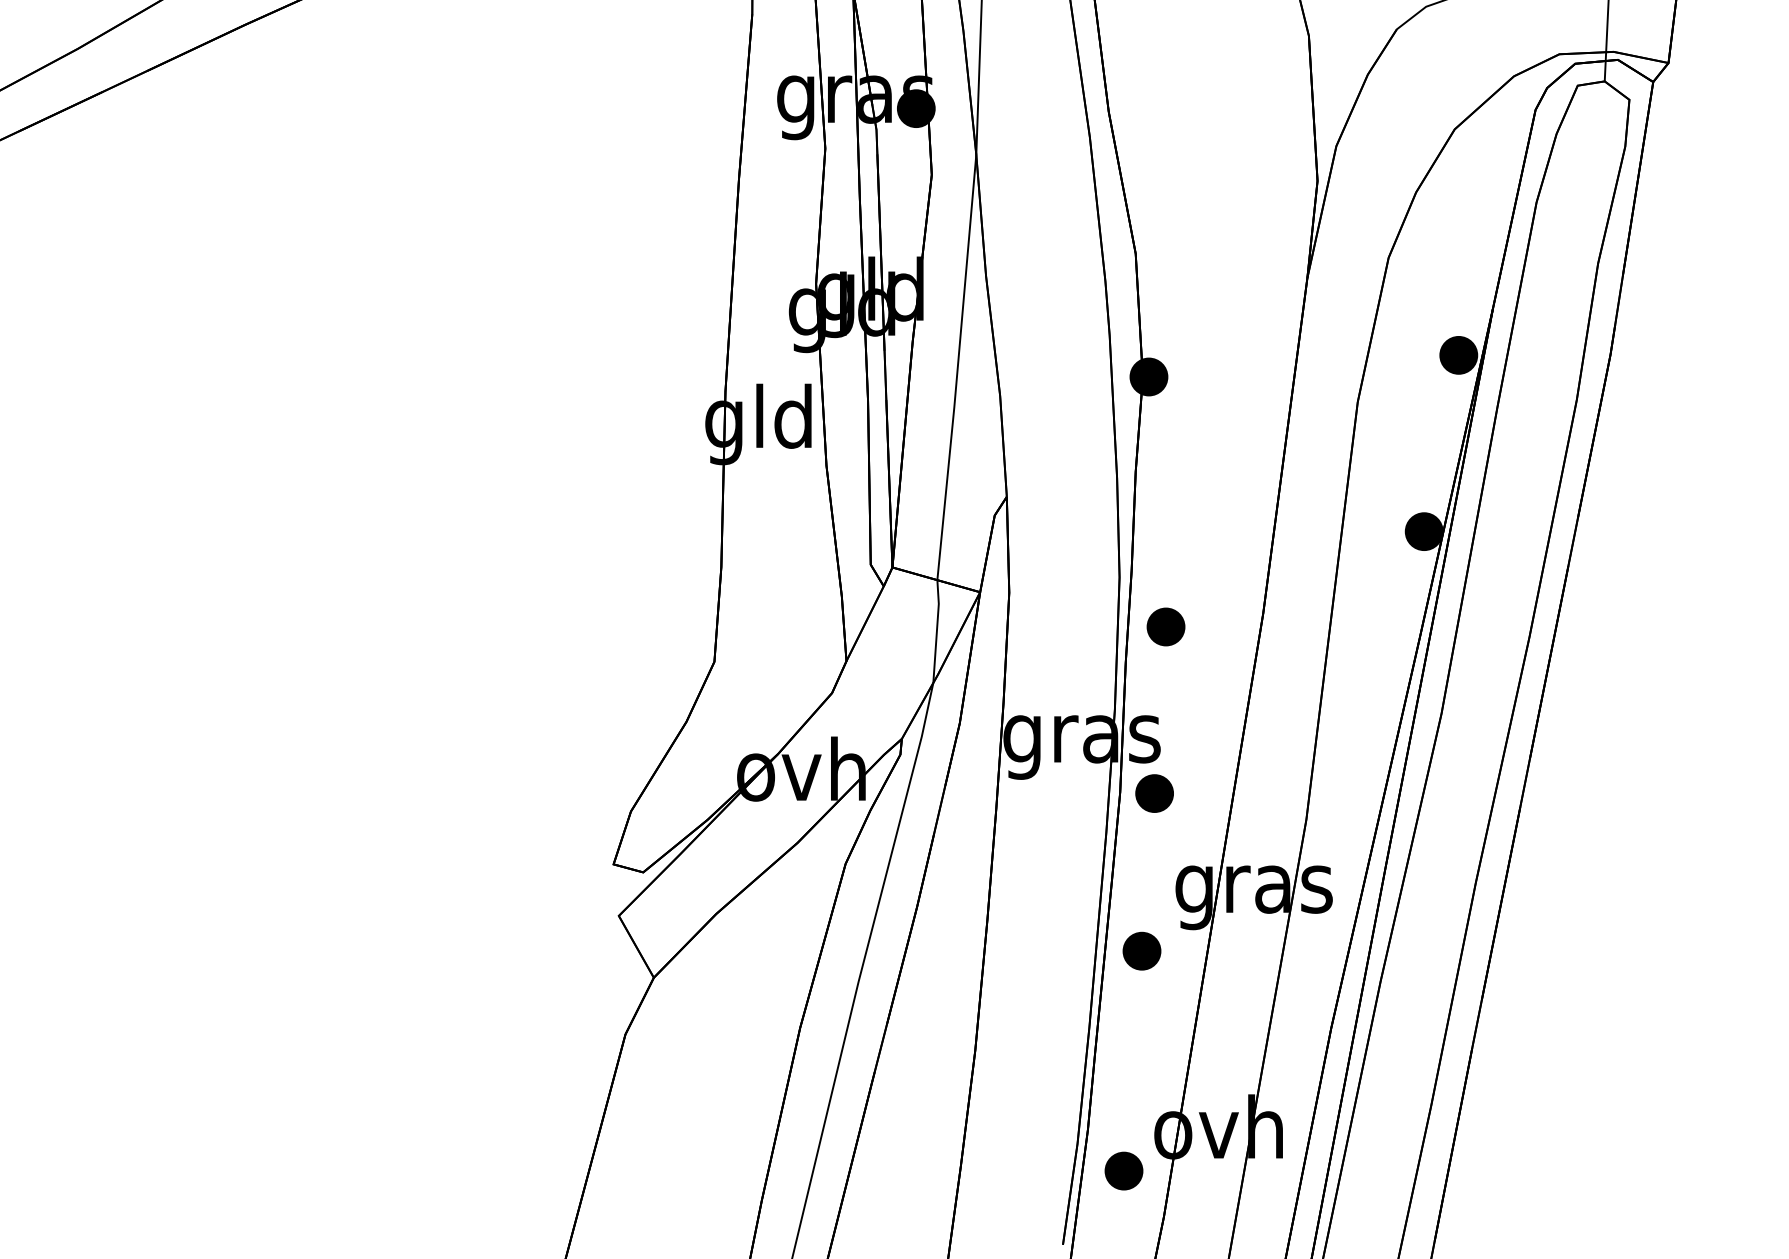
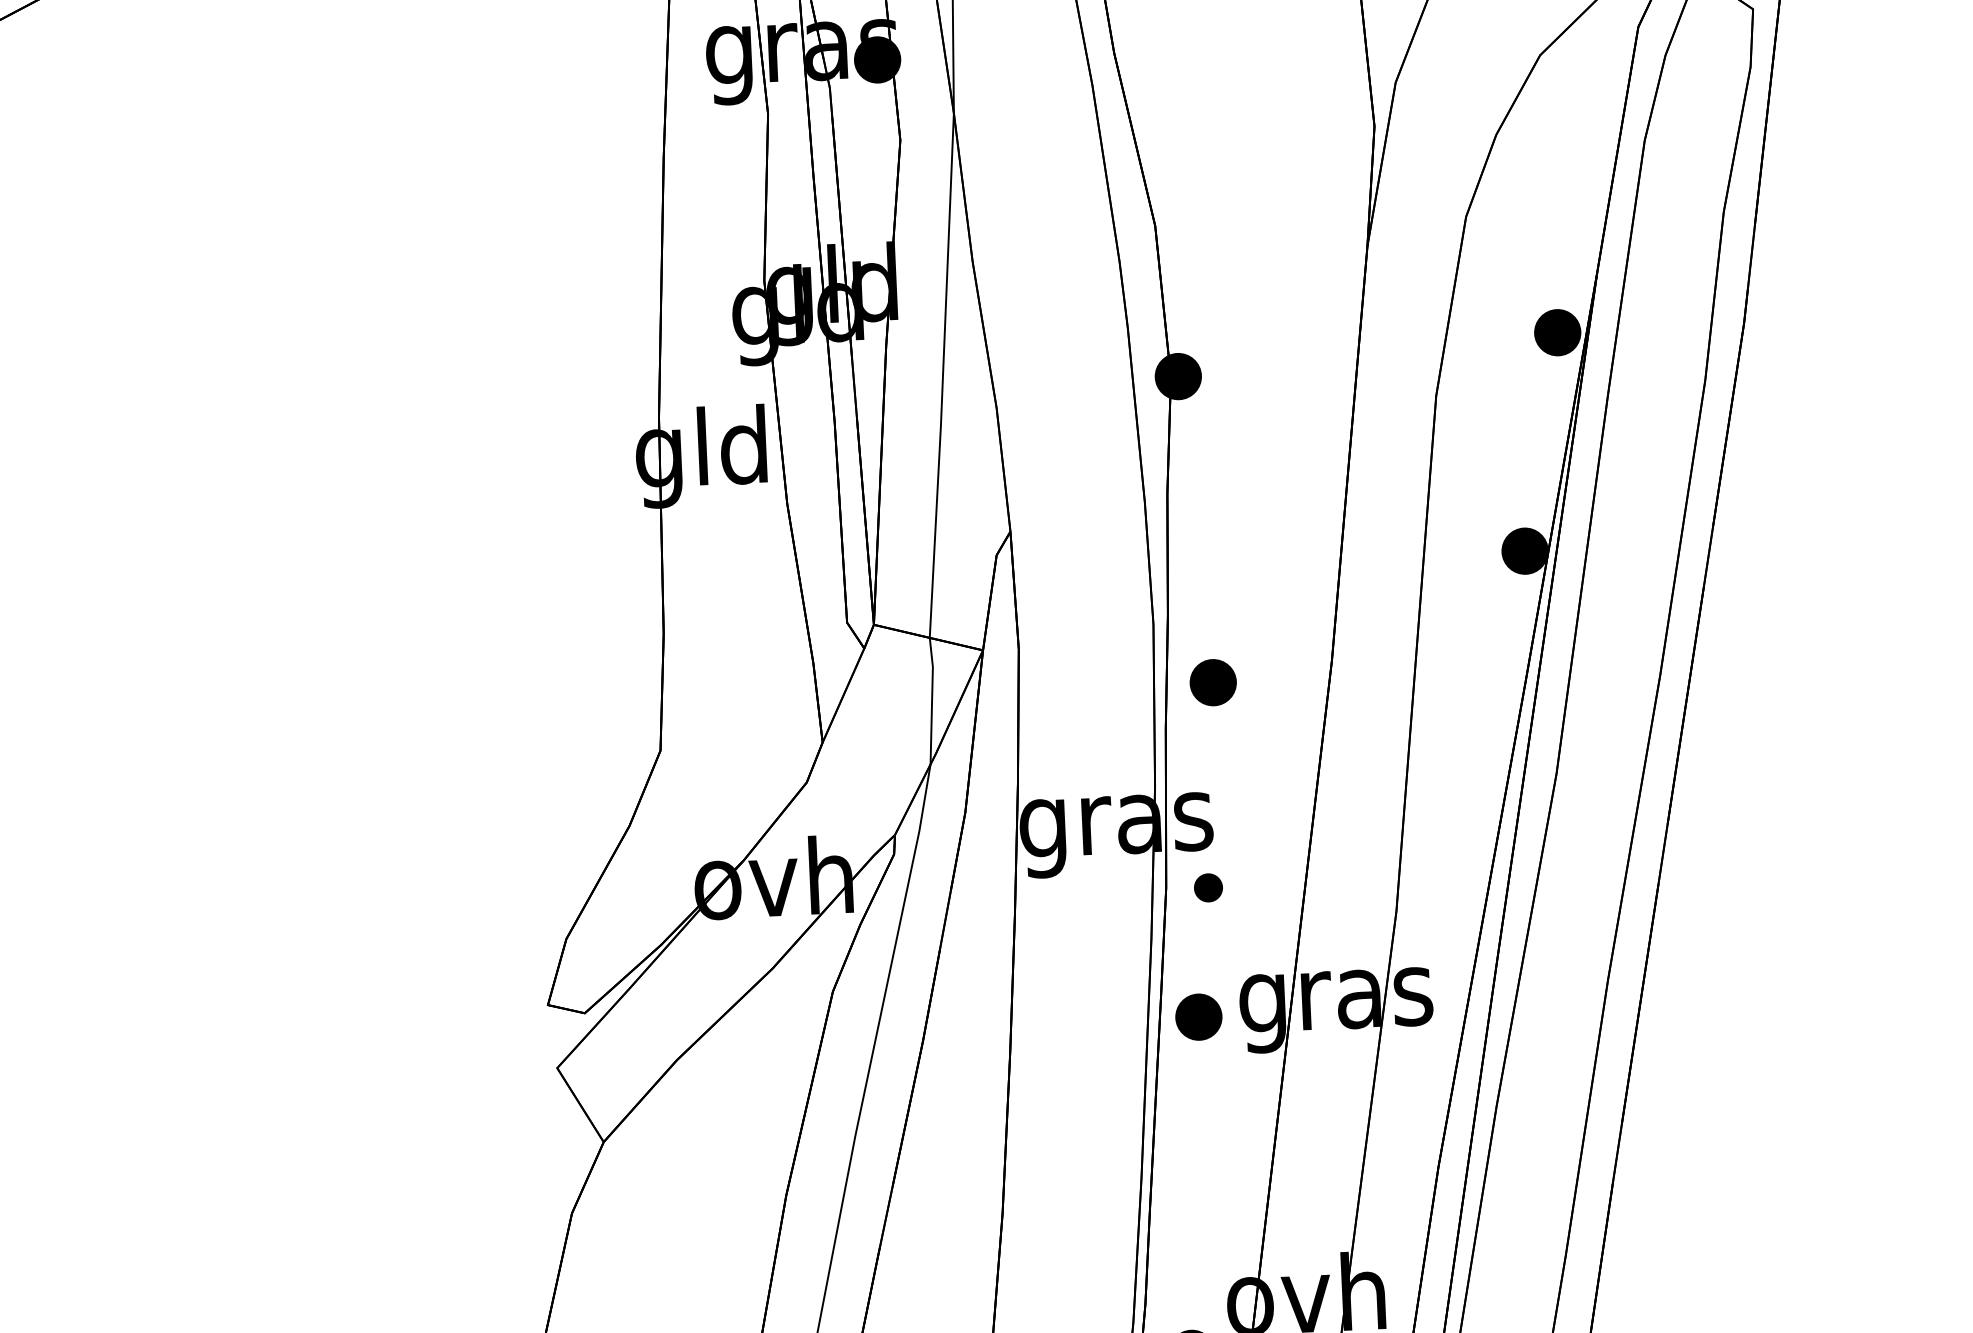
part: (1154, 793) -> (1208, 887), size x0.6
part: (1141, 950) -> (1198, 1016), moved

